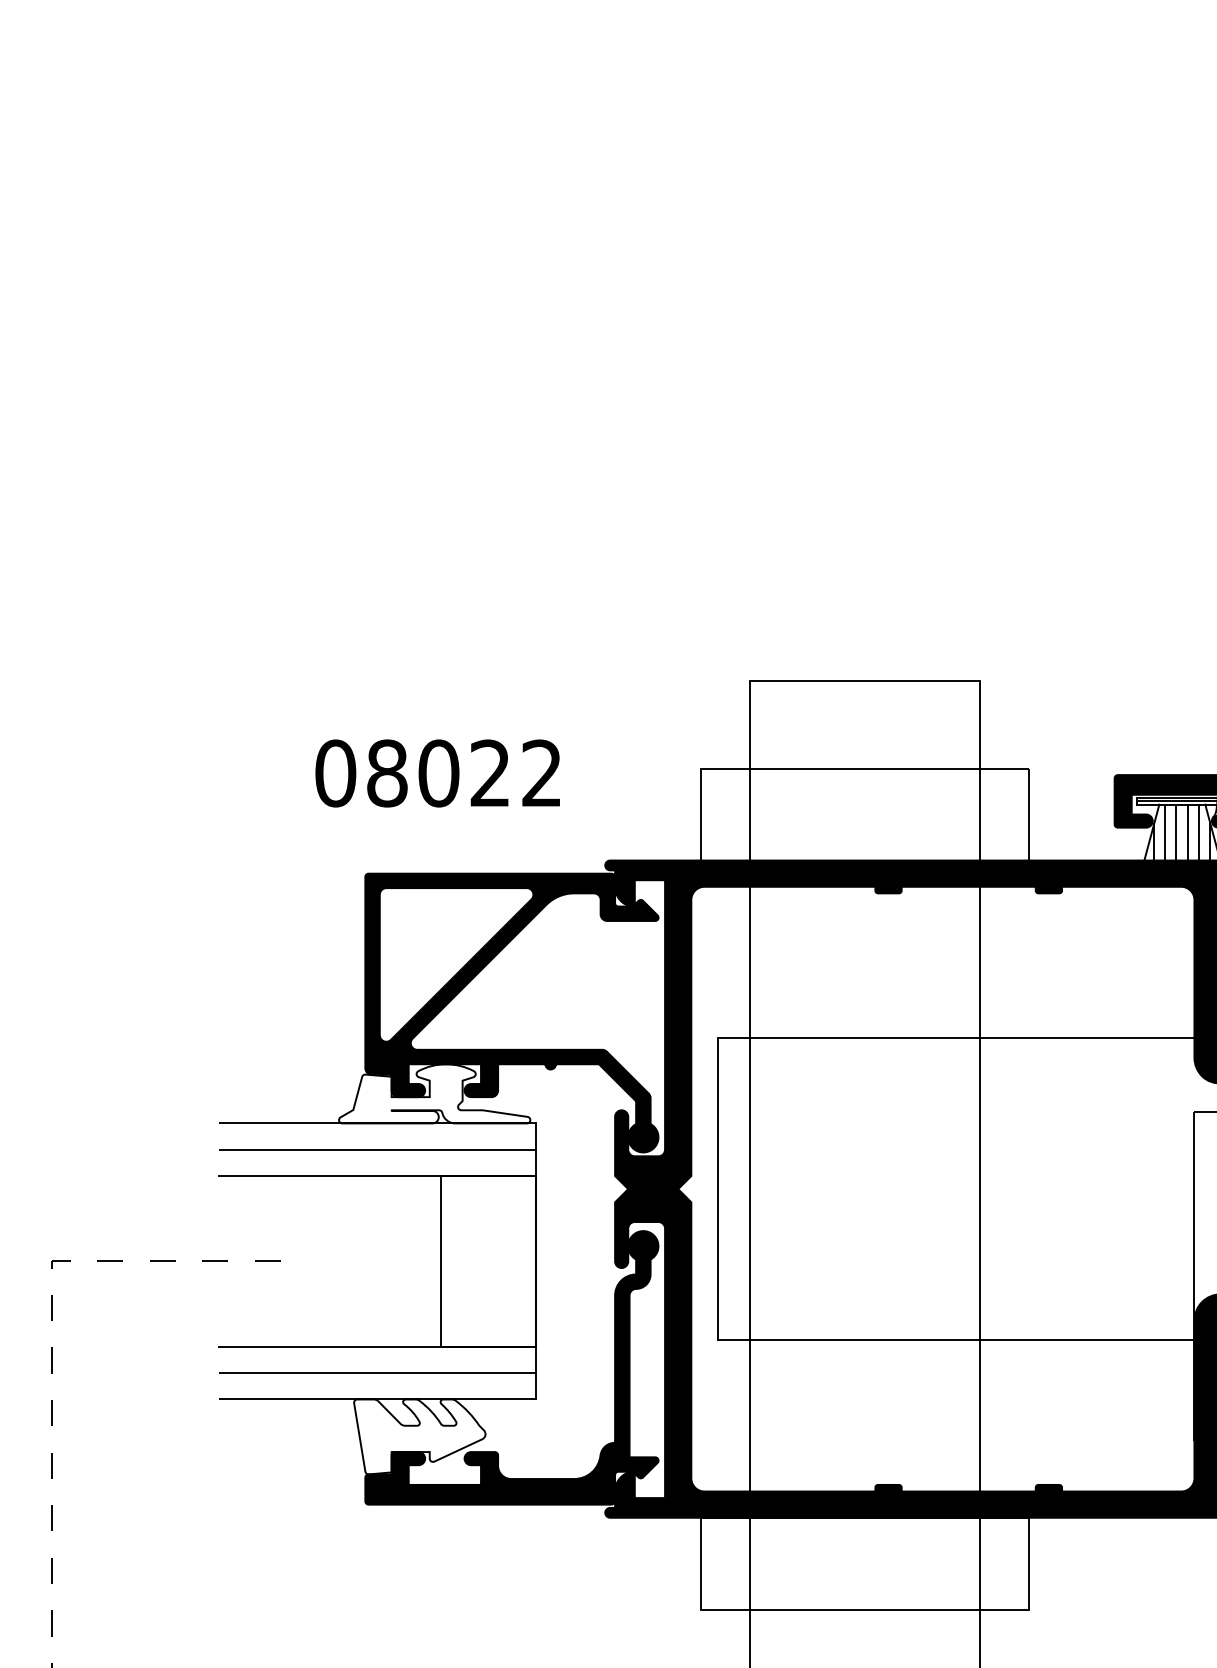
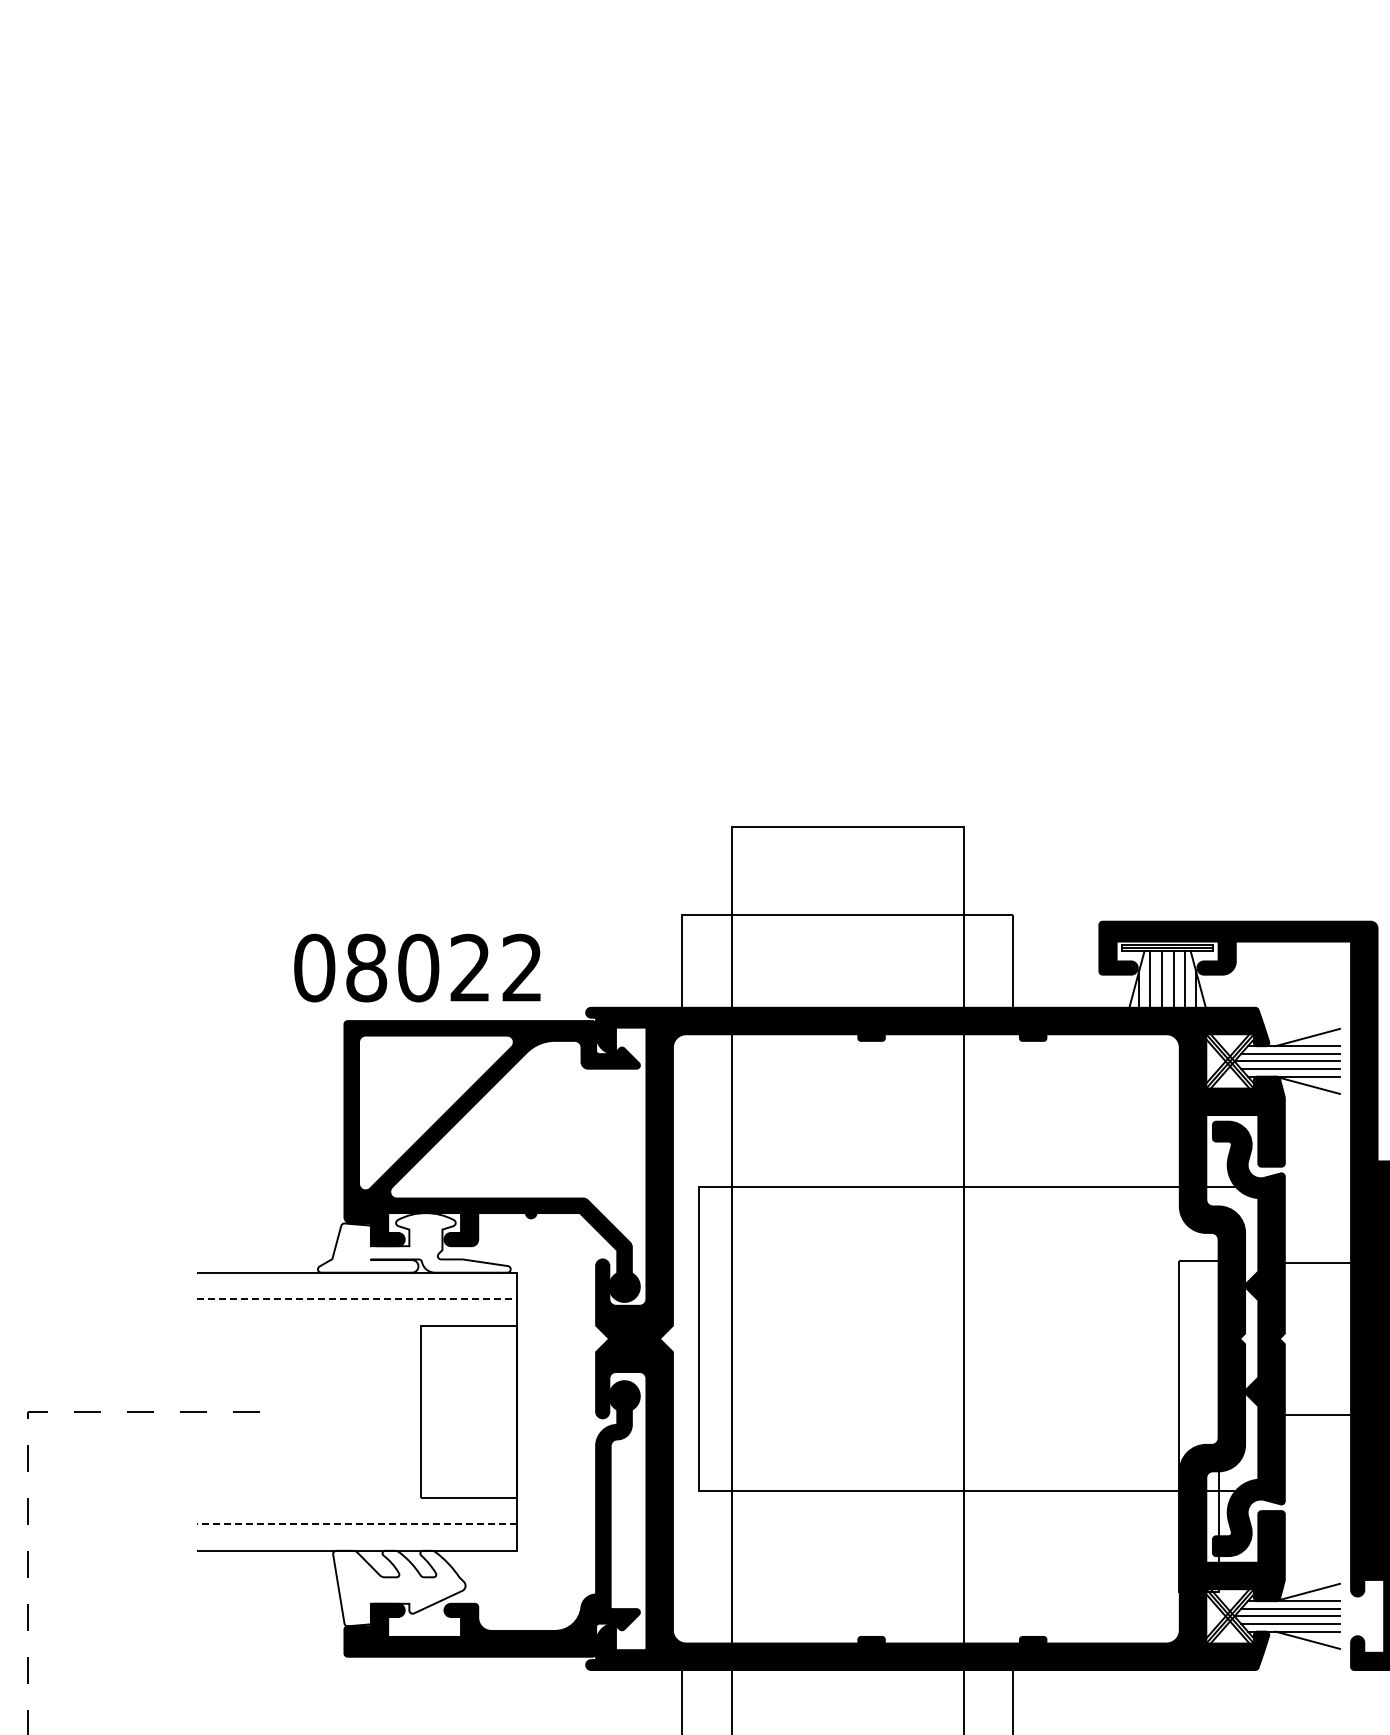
text: (437, 772) -> (417, 967), moved
line: (377, 1150) -> (356, 1299), solid -> dashed
line: (377, 1175) -> (356, 1325), removed
line: (377, 1346) -> (356, 1497), removed
line: (377, 1373) -> (356, 1524), solid -> dashed

